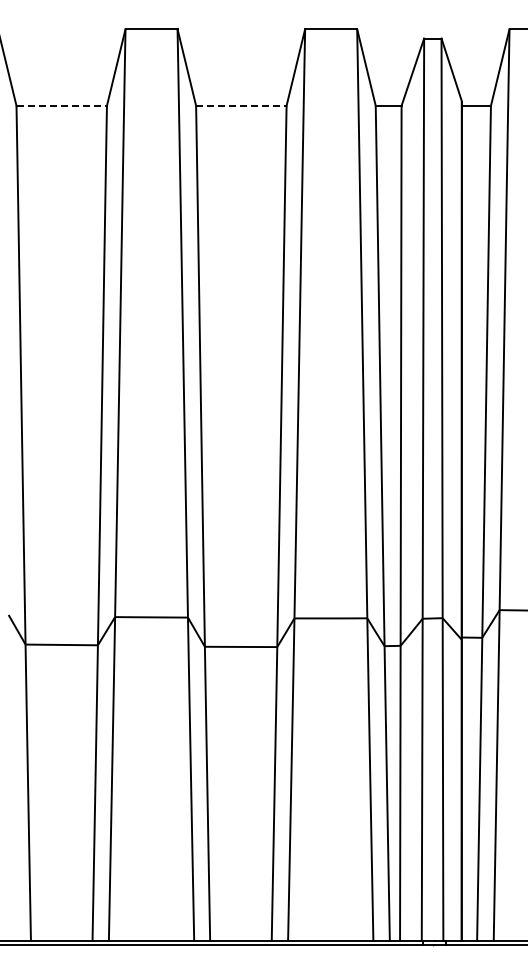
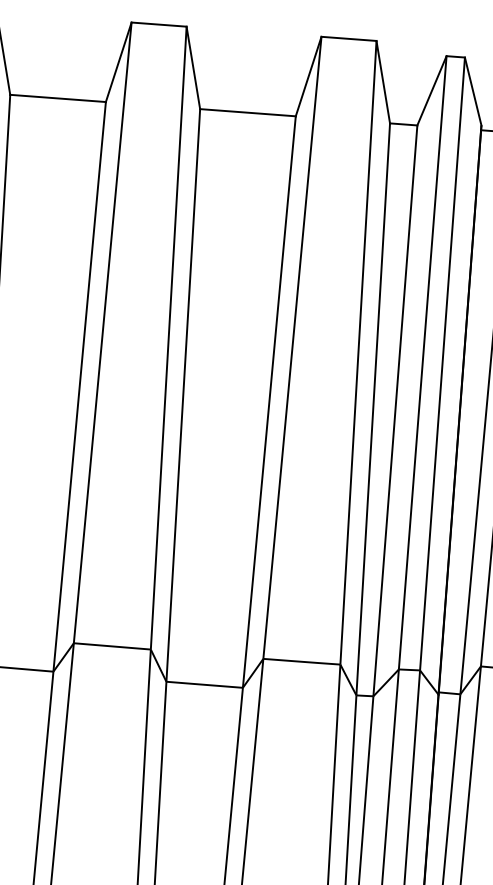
line: (62, 105) -> (58, 98), dashed -> solid
line: (241, 105) -> (248, 112), dashed -> solid

